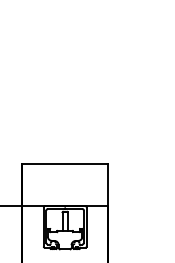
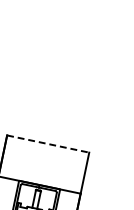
line: (65, 163) -> (48, 143), solid -> dashed

